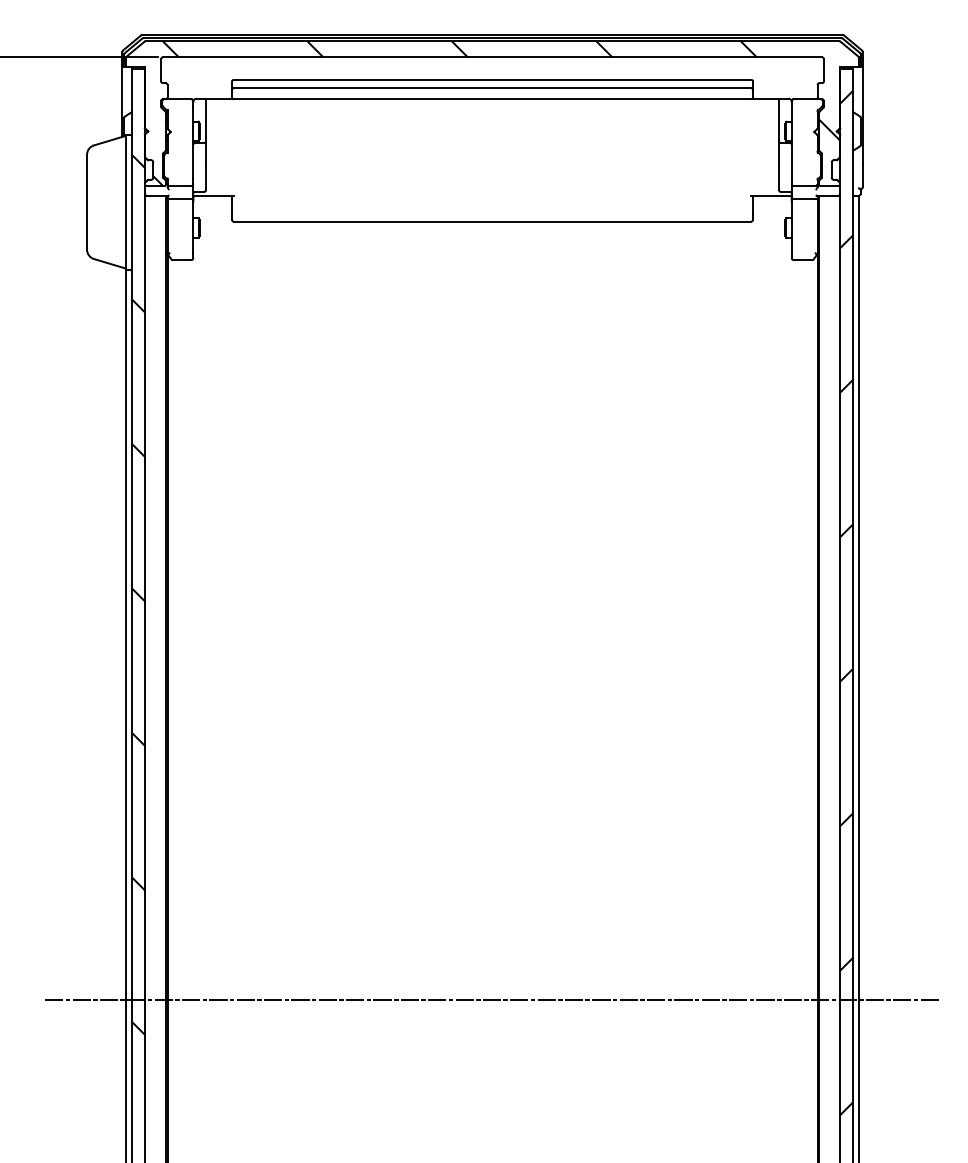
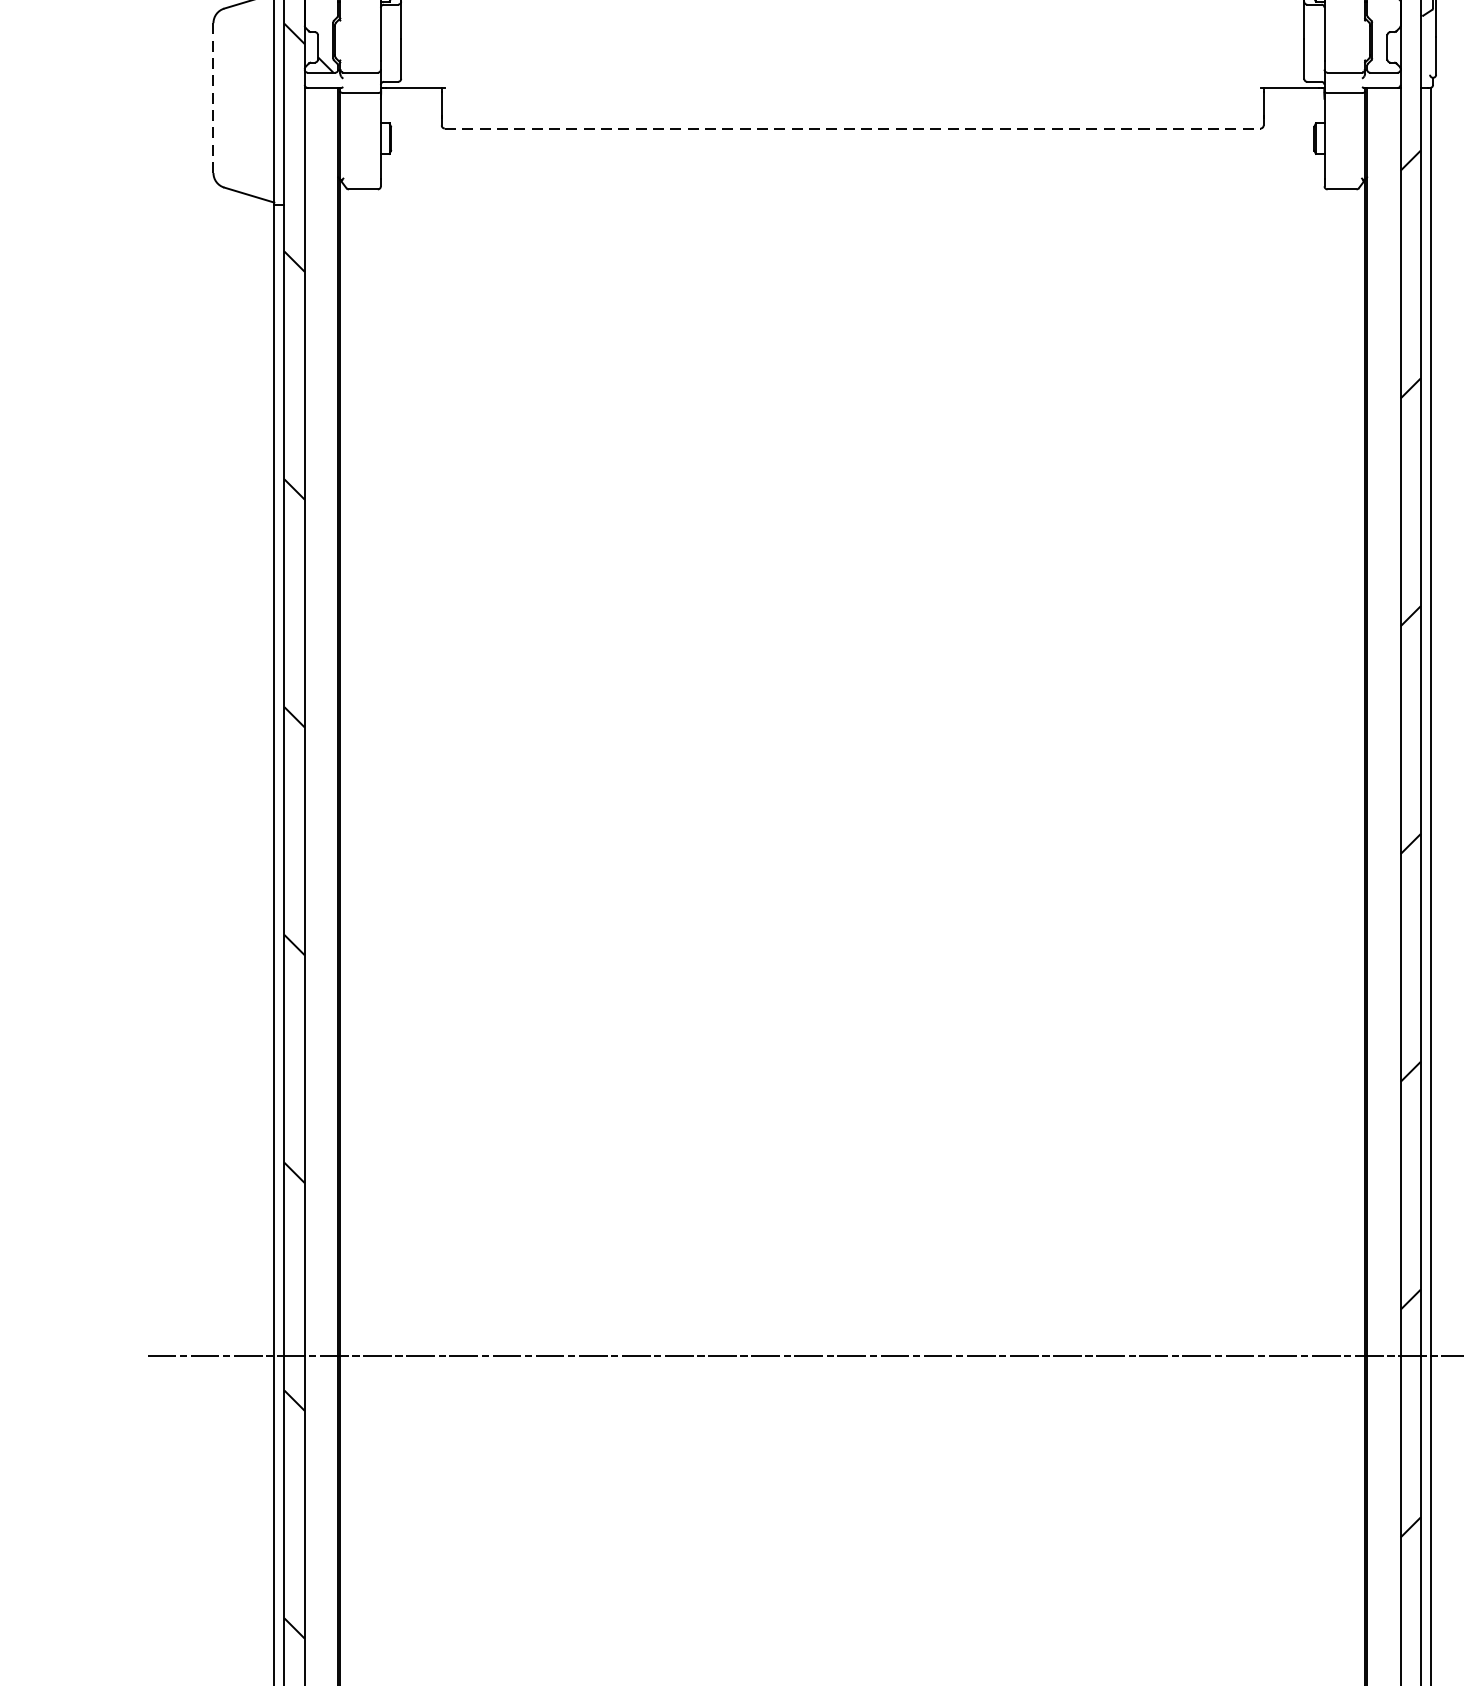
line: (87, 202) -> (214, 98), solid -> dashed
line: (492, 221) -> (852, 128), solid -> dashed

